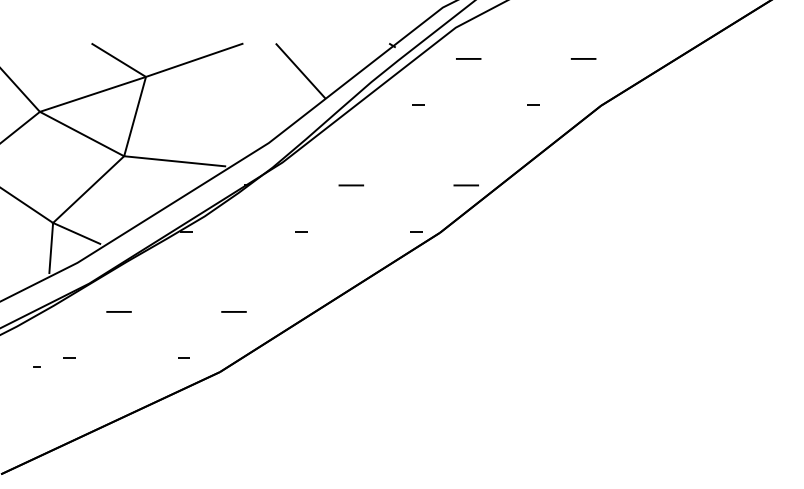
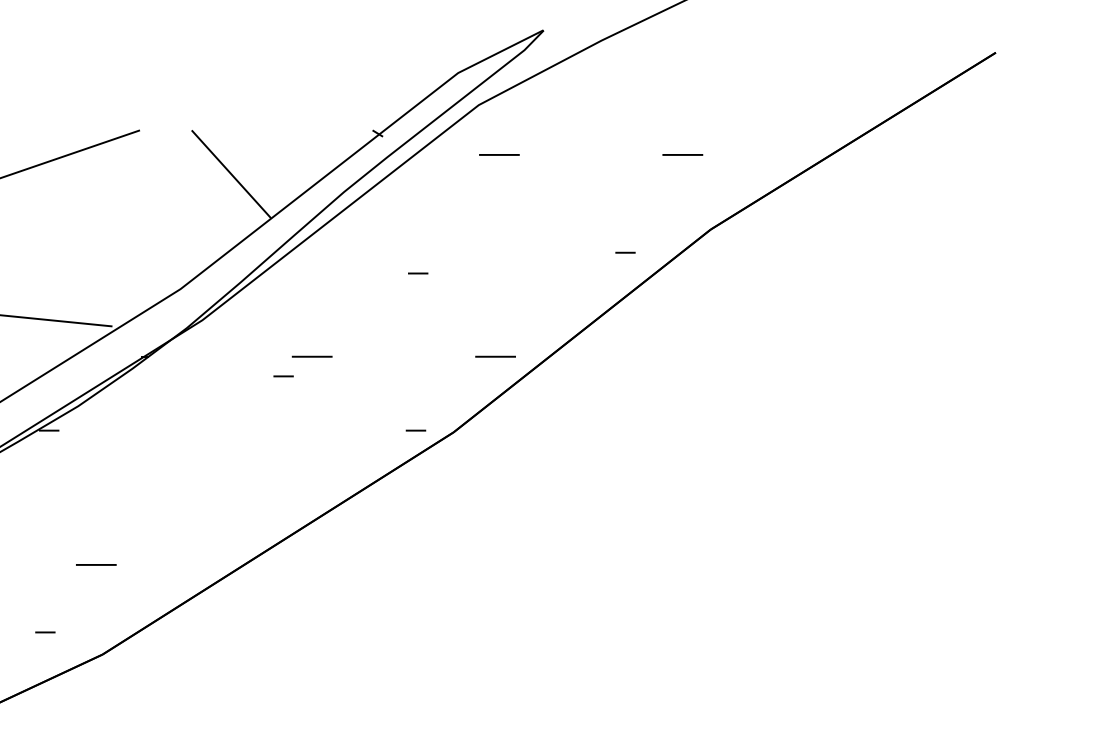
line: (418, 104) -> (417, 272), moved
line: (533, 104) -> (625, 251), moved
line: (301, 231) -> (283, 375), moved
line: (233, 311) -> (95, 564), moved

